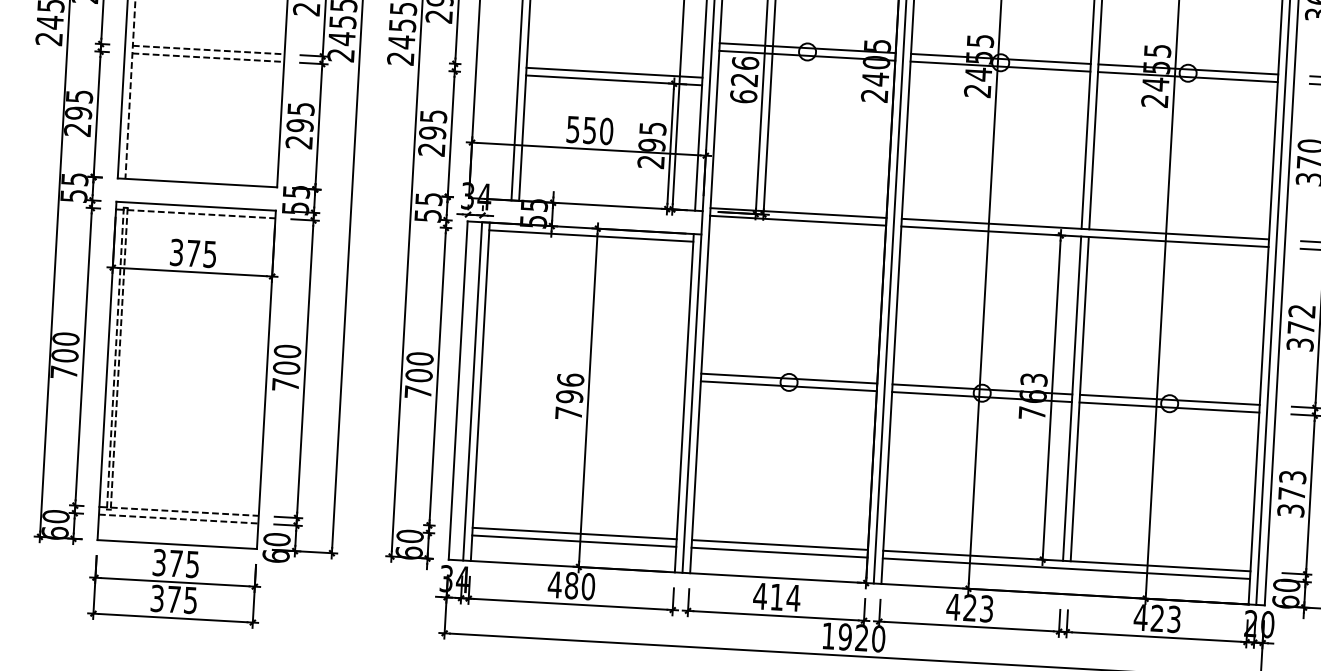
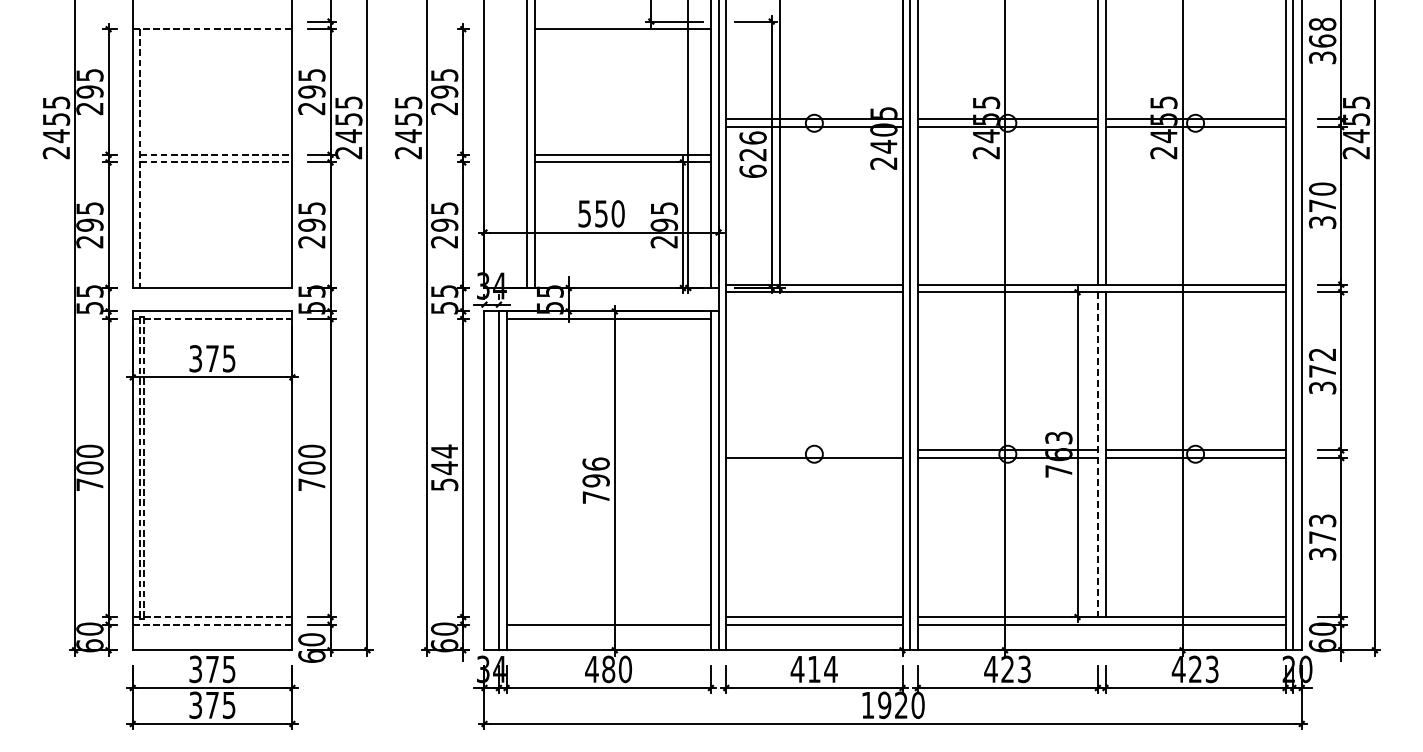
text: (419, 375) -> (444, 467), 700 -> 544
line: (789, 378) -> (814, 450), removed
line: (1071, 399) -> (1097, 455), solid -> dashed
line: (574, 533) -> (608, 617), removed

